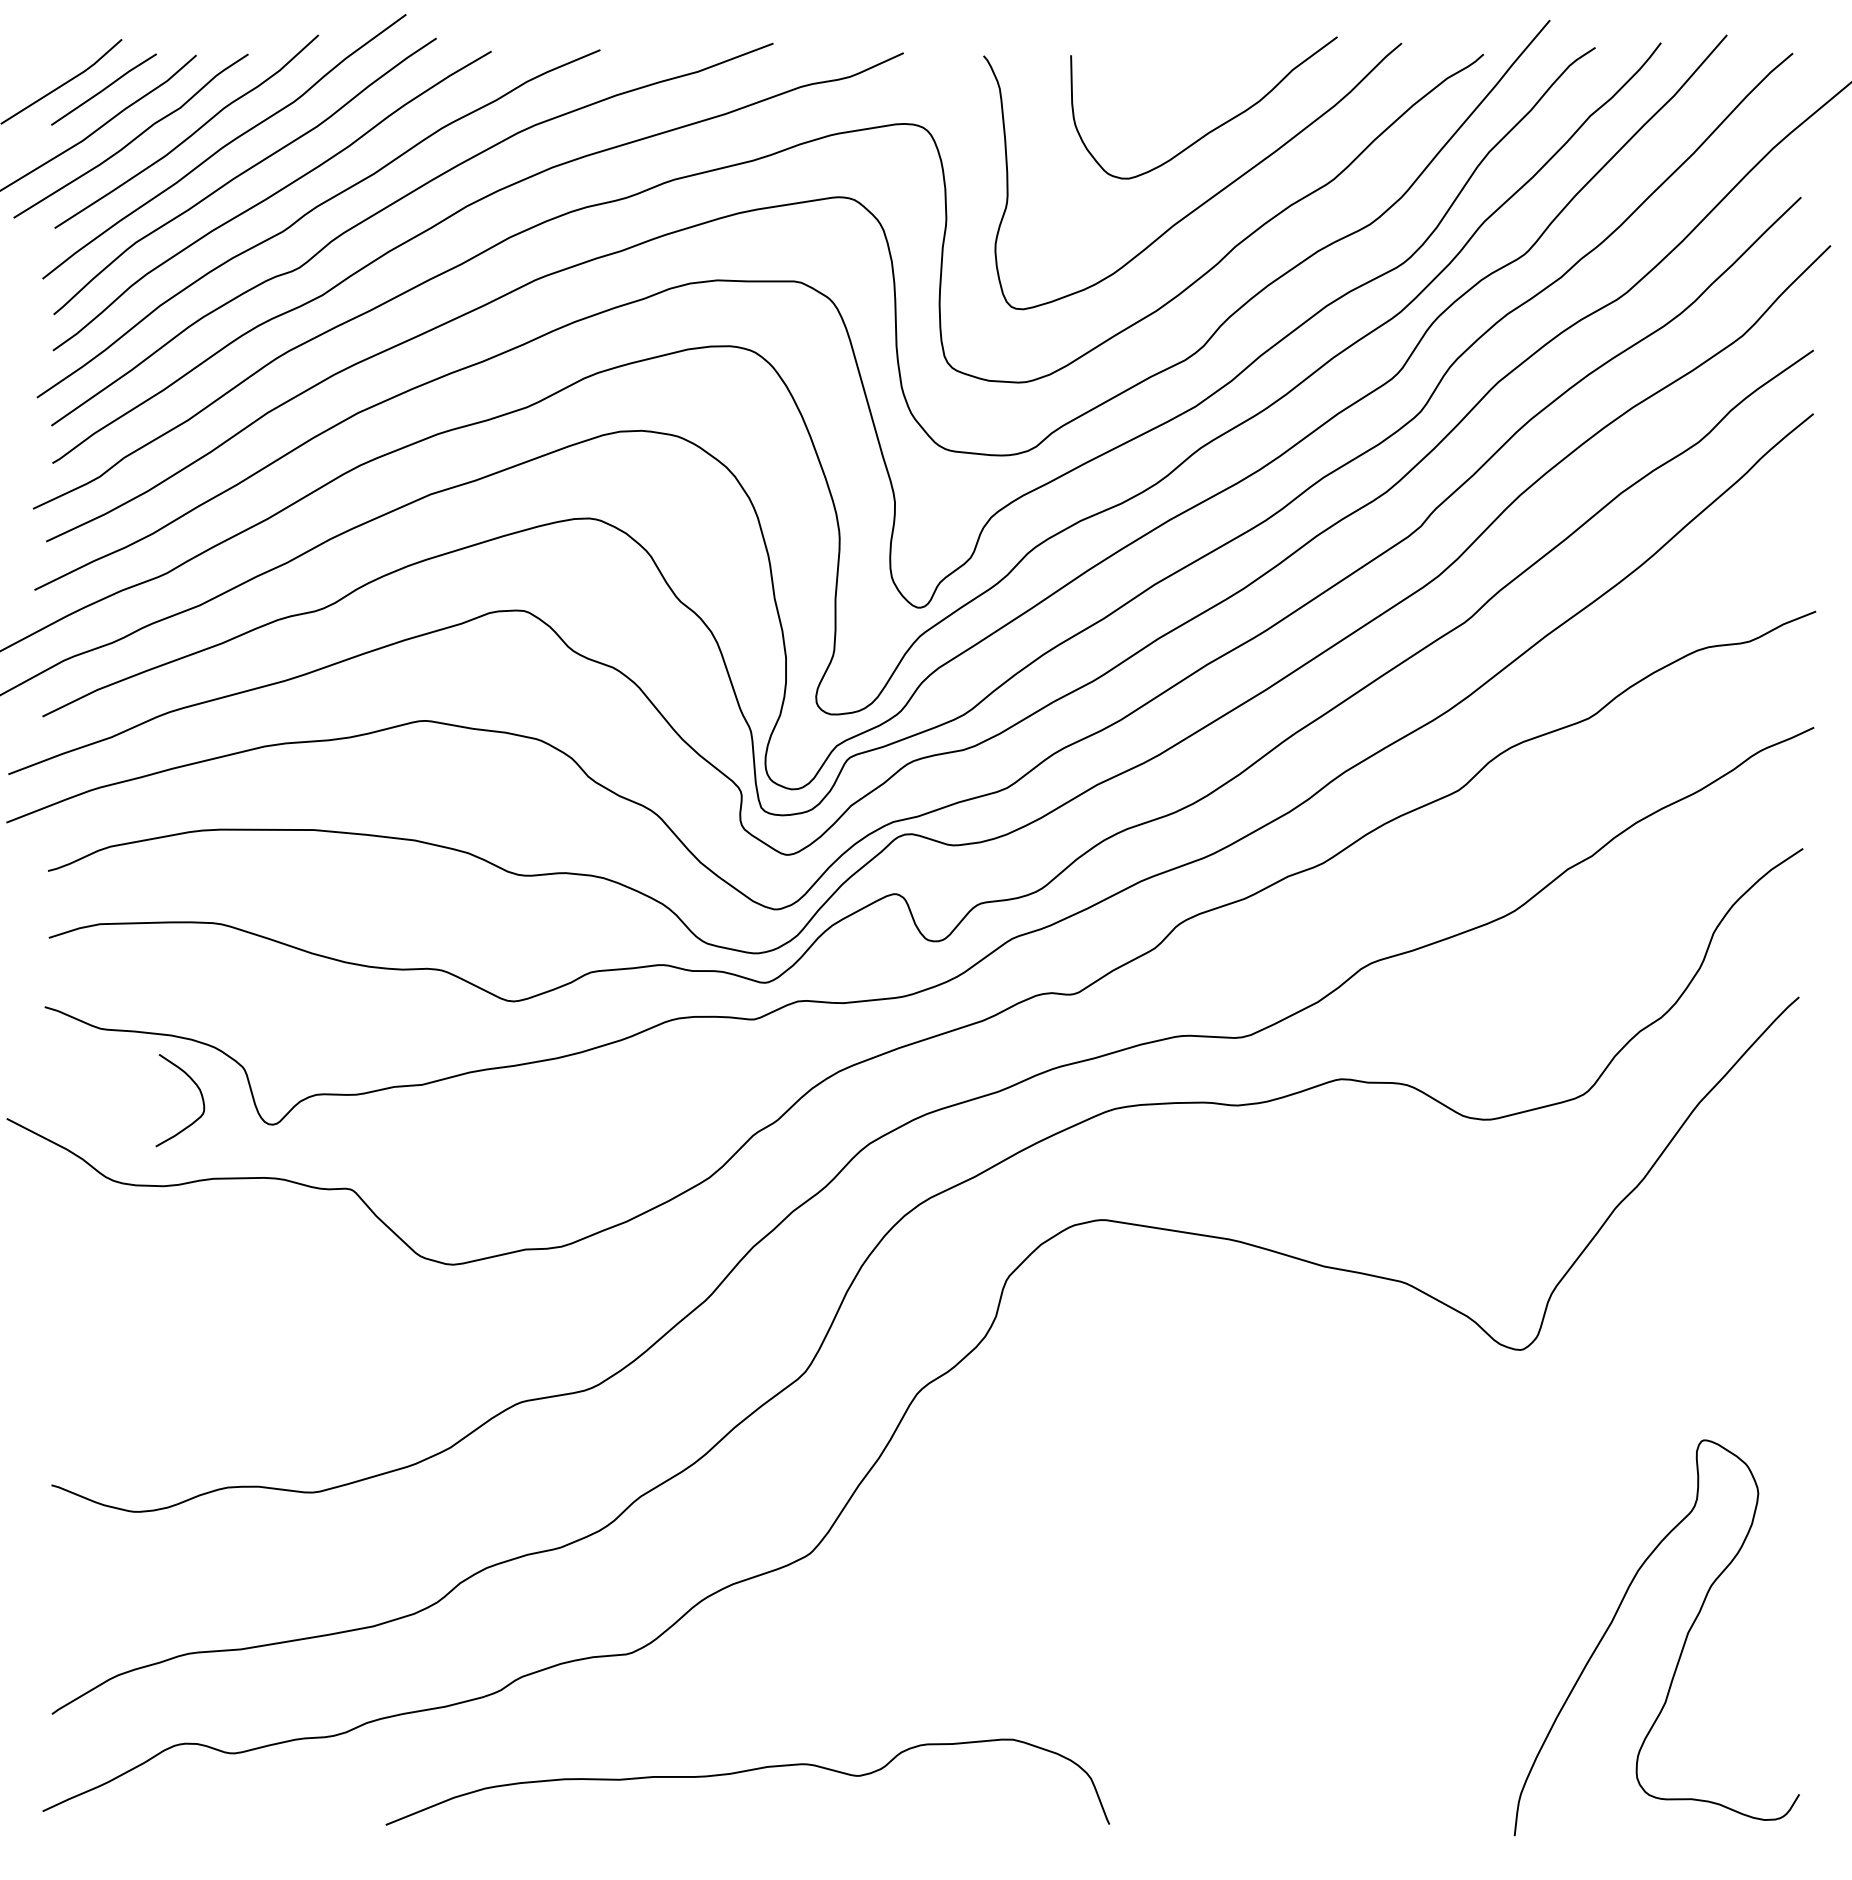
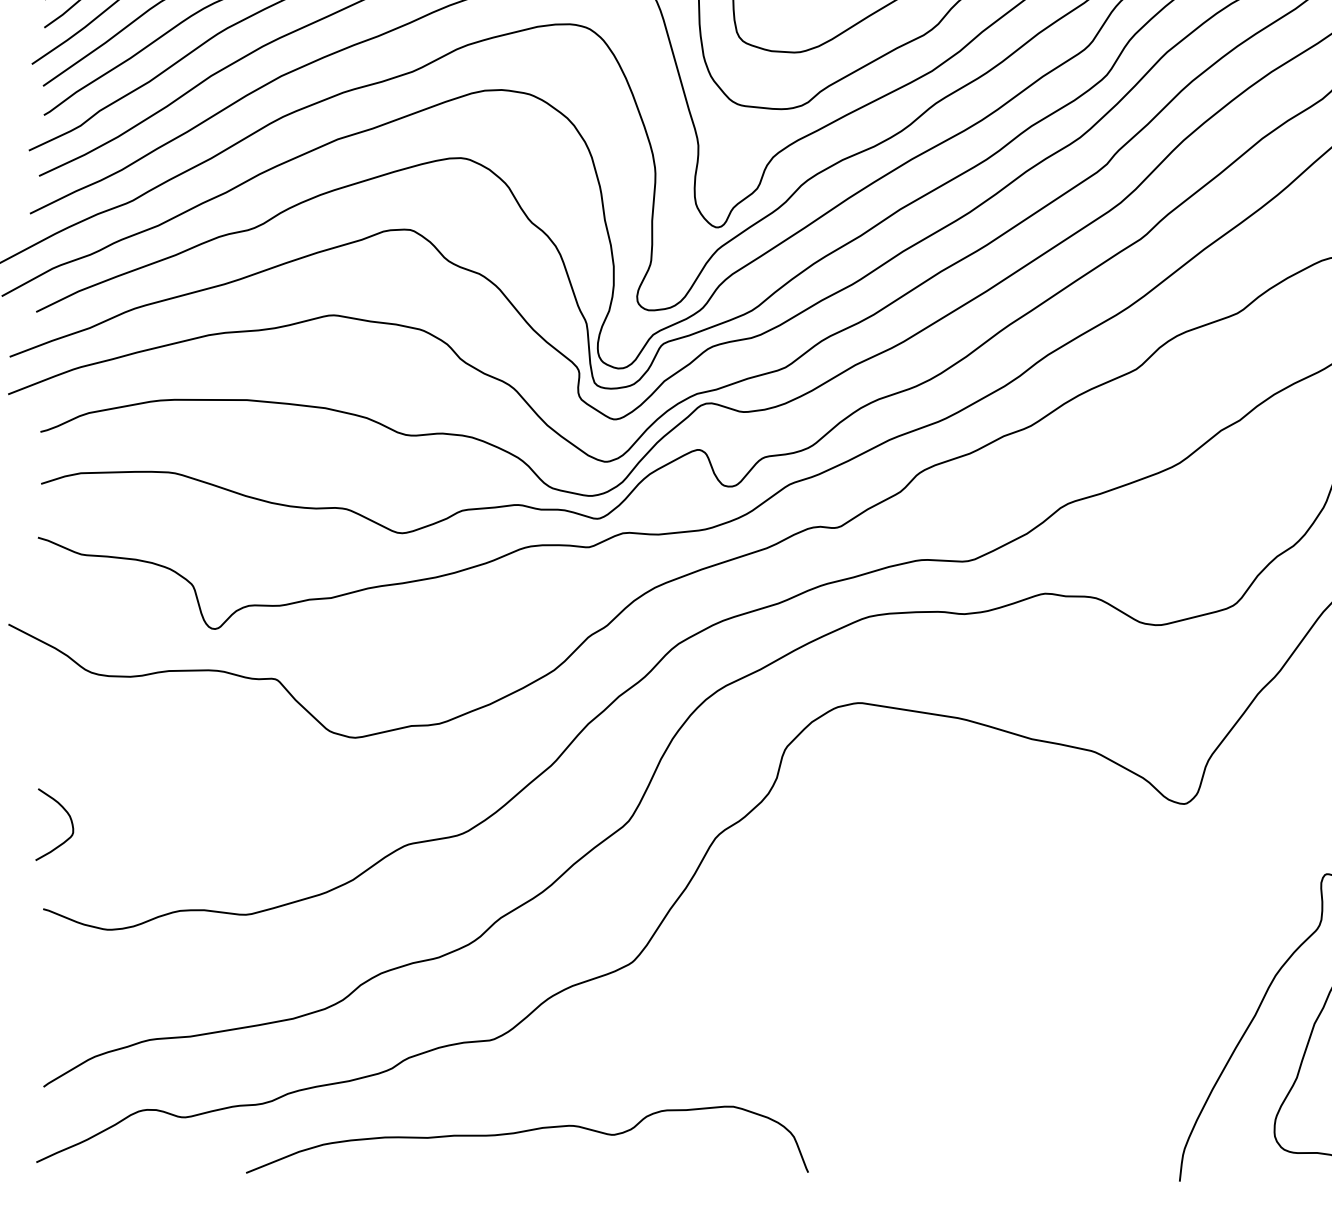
curve: (200, 1094) -> (70, 819), moved
curve: (744, 1772) -> (524, 1132), moved

